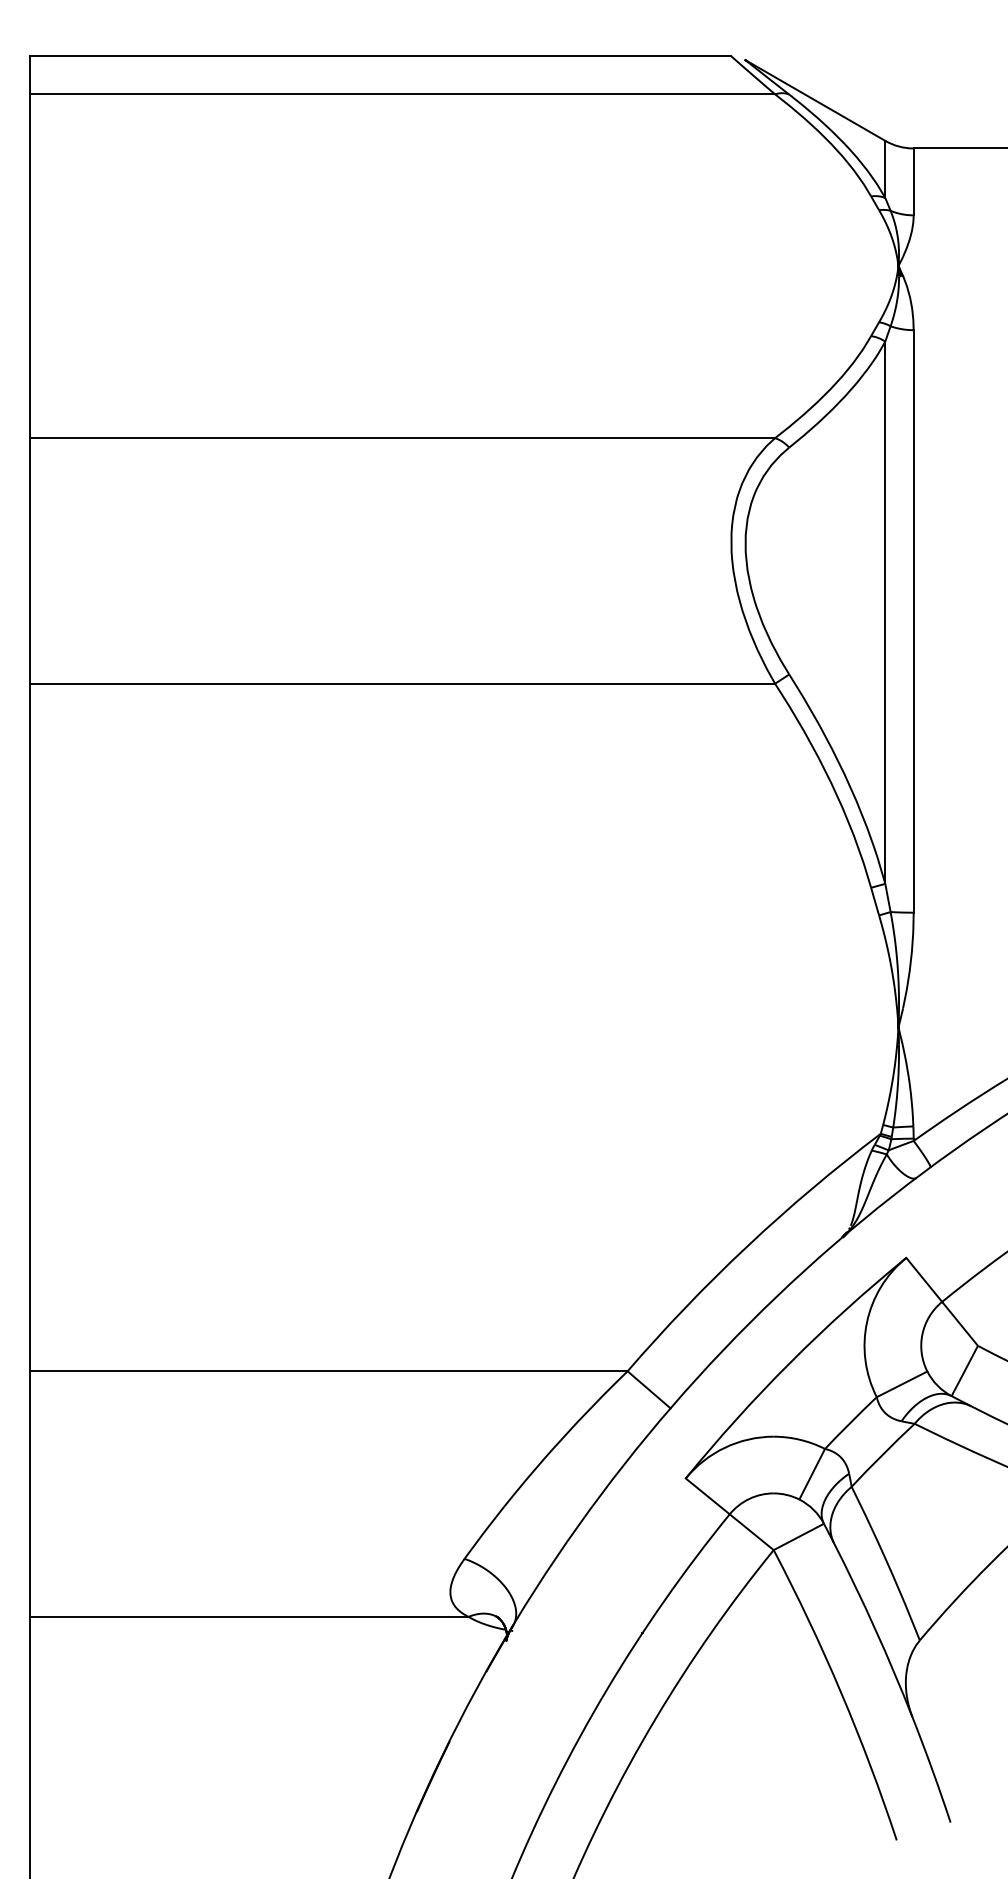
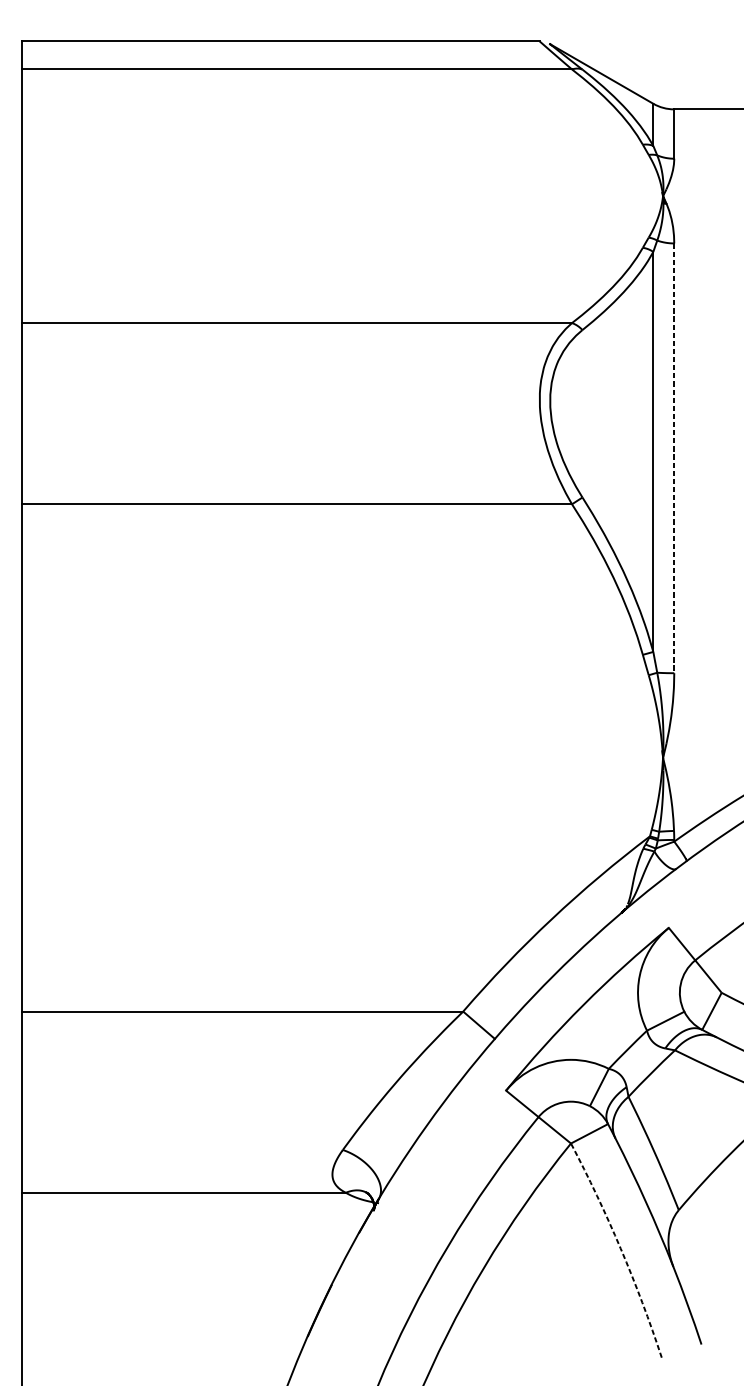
line: (913, 621) -> (674, 458), solid -> dashed
arc: (841, 1692) -> (621, 1248), solid -> dashed

